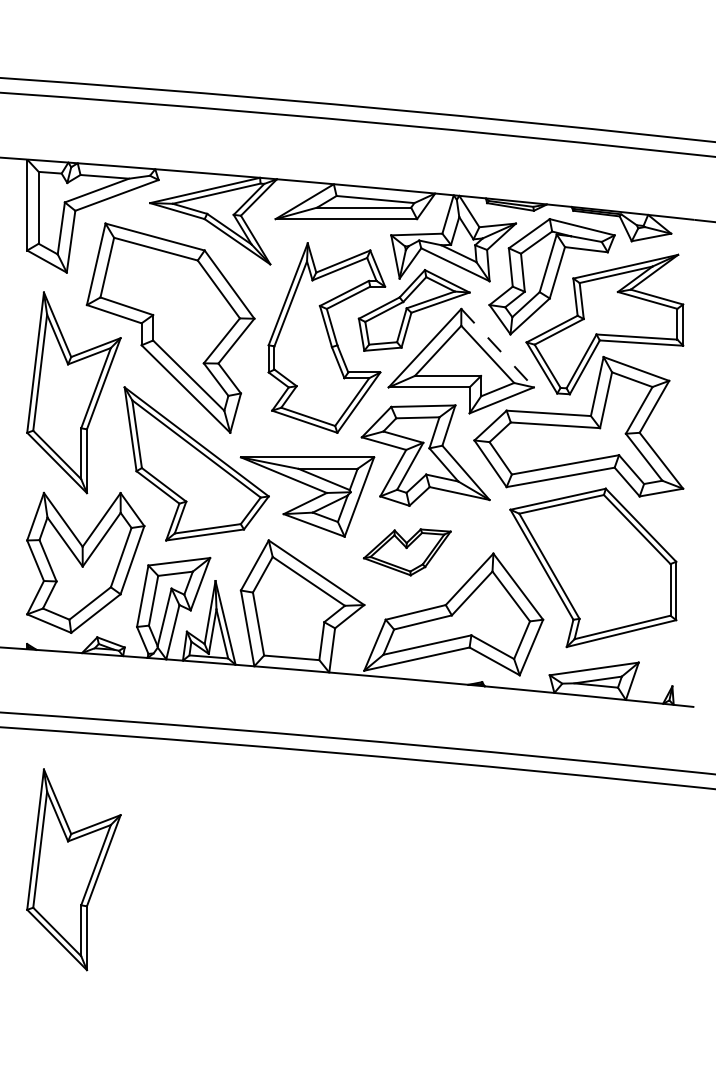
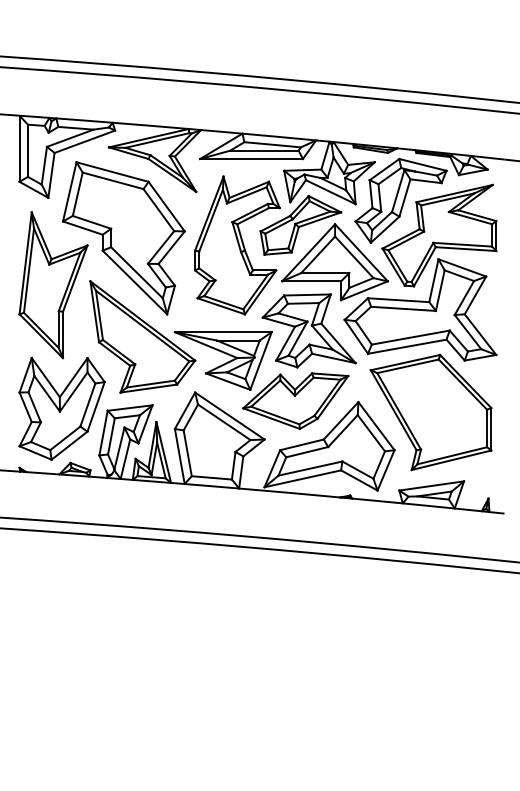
line: (497, 348) -> (361, 253), dashed -> solid
part: (407, 552) -> (295, 401), size x1.67
part: (73, 869) -> (53, 631), removed

